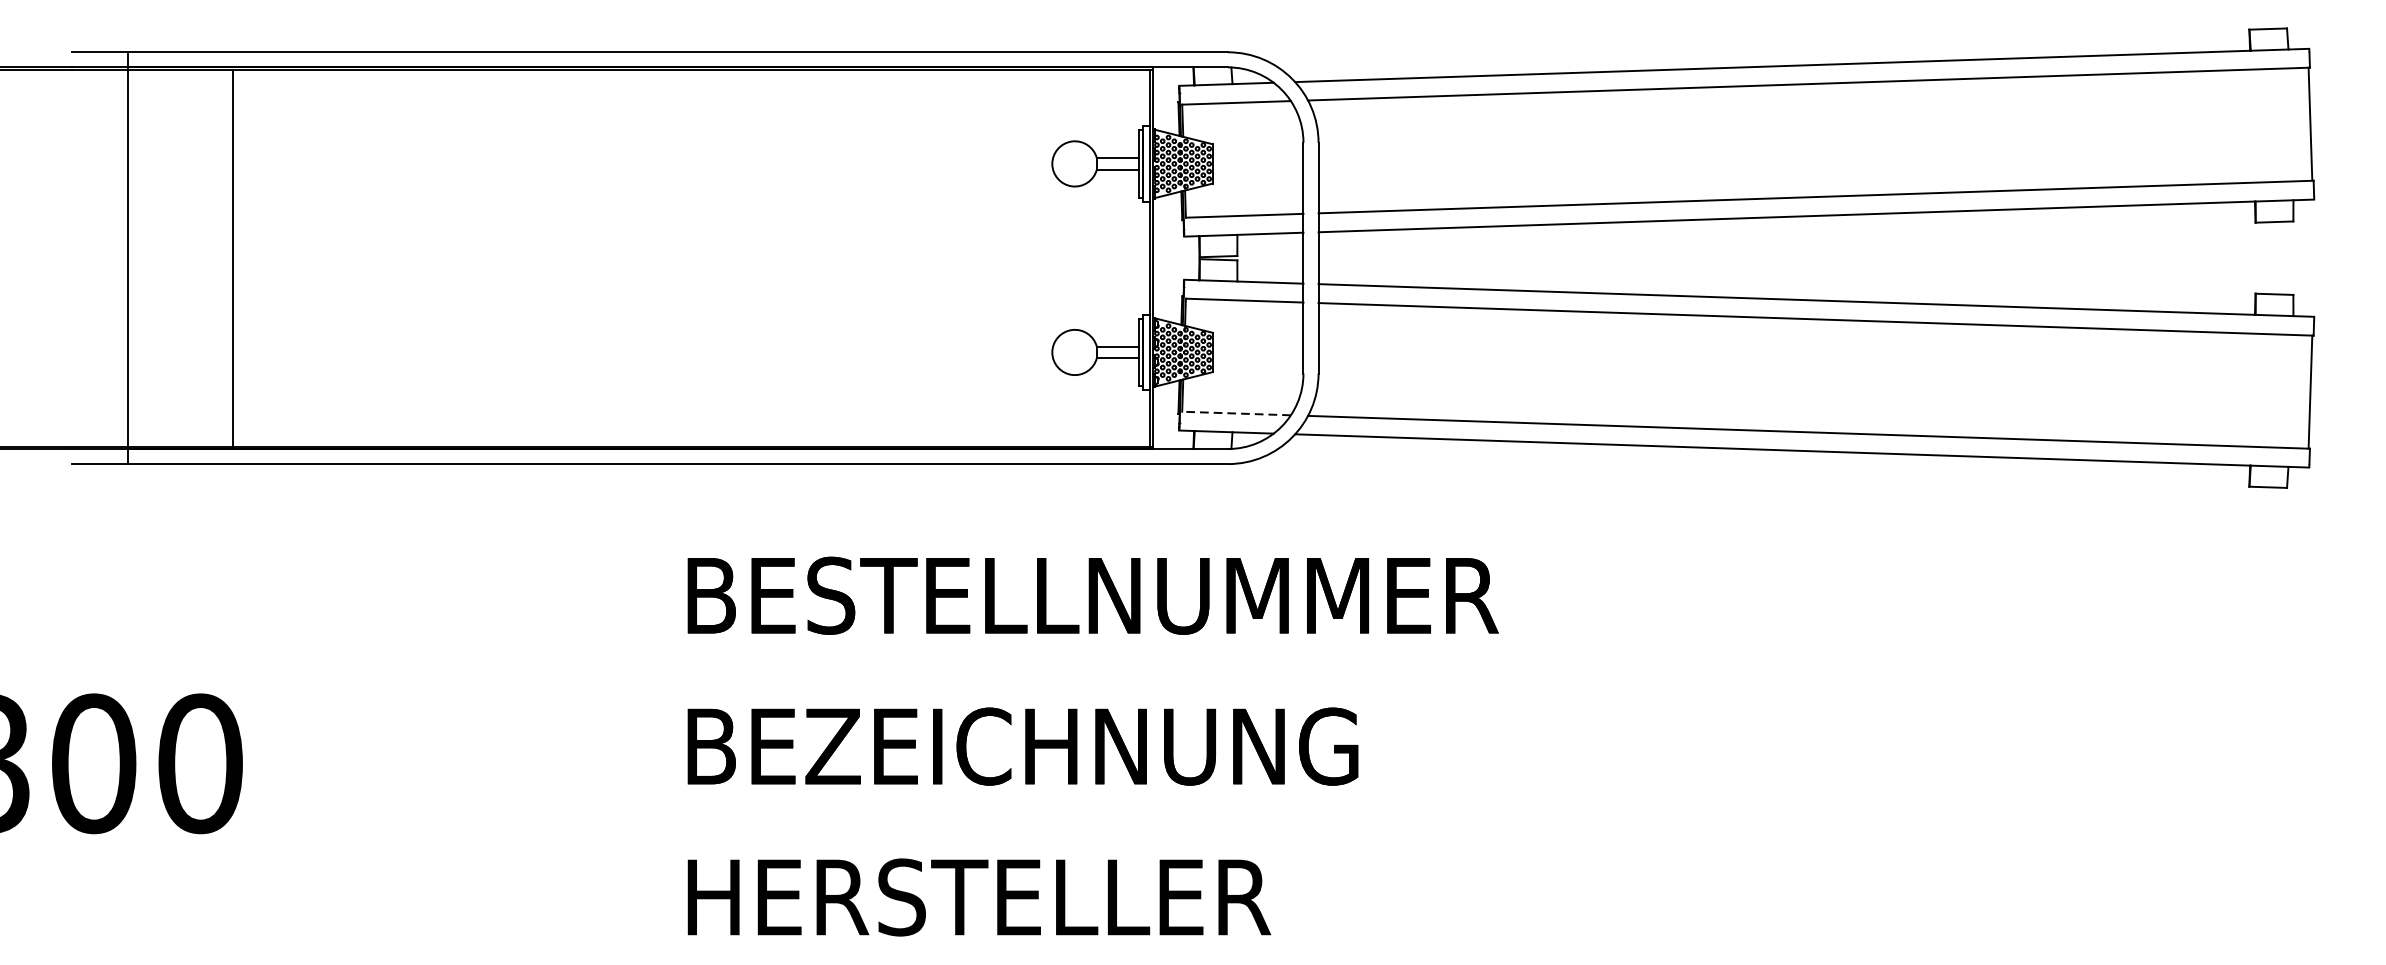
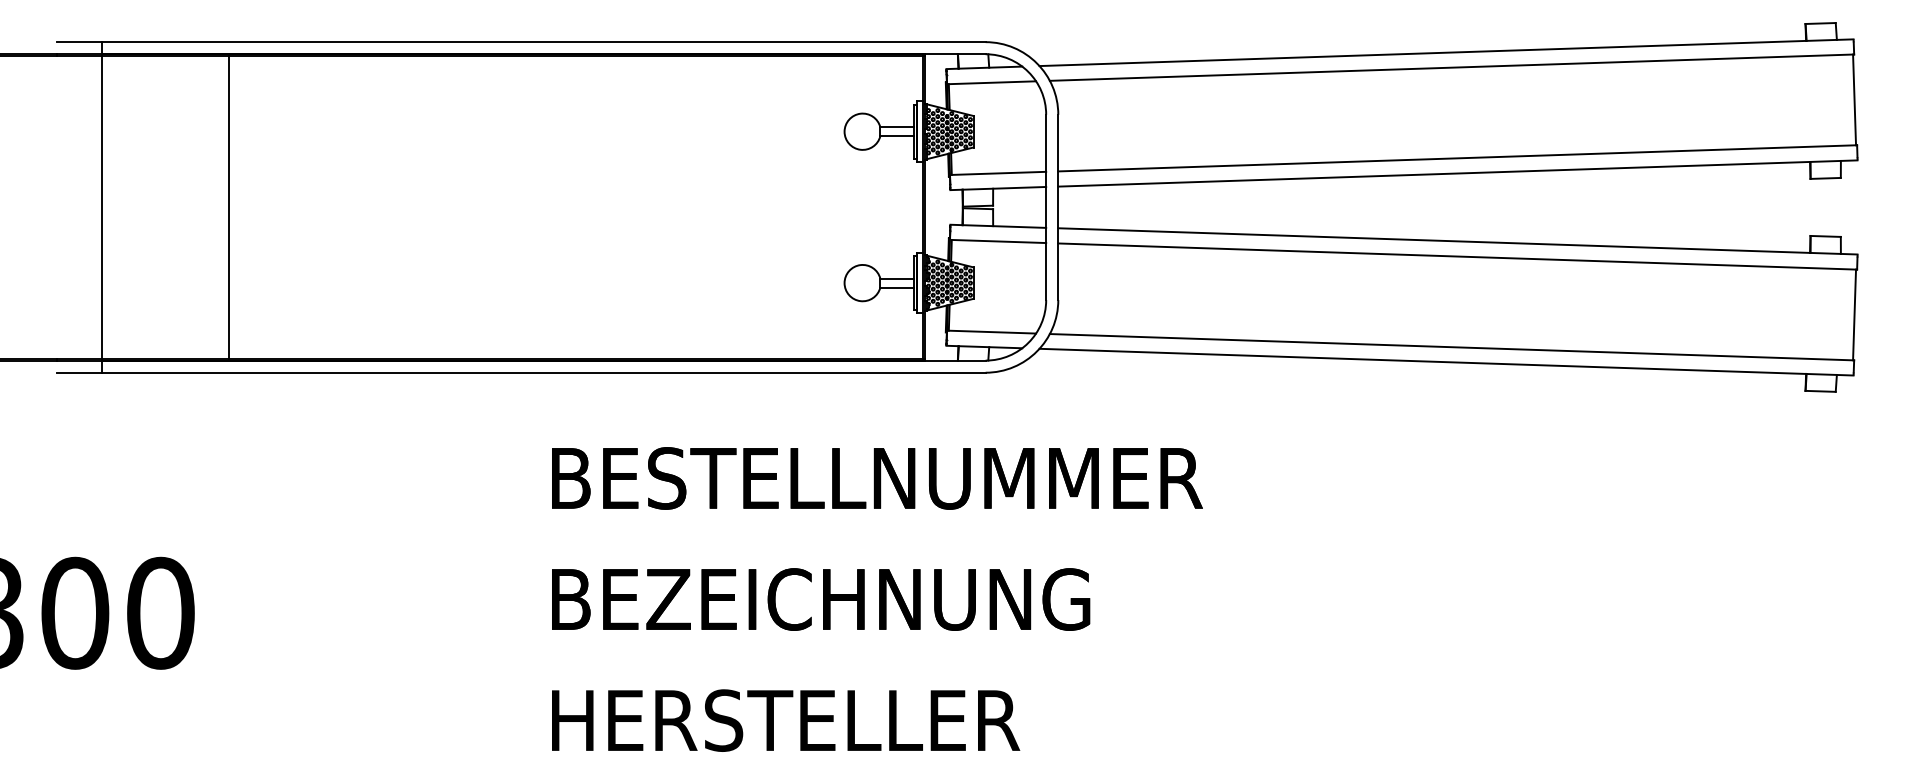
line: (233, 258) -> (229, 207), moved
line: (1236, 413) -> (992, 332), dashed -> solid

